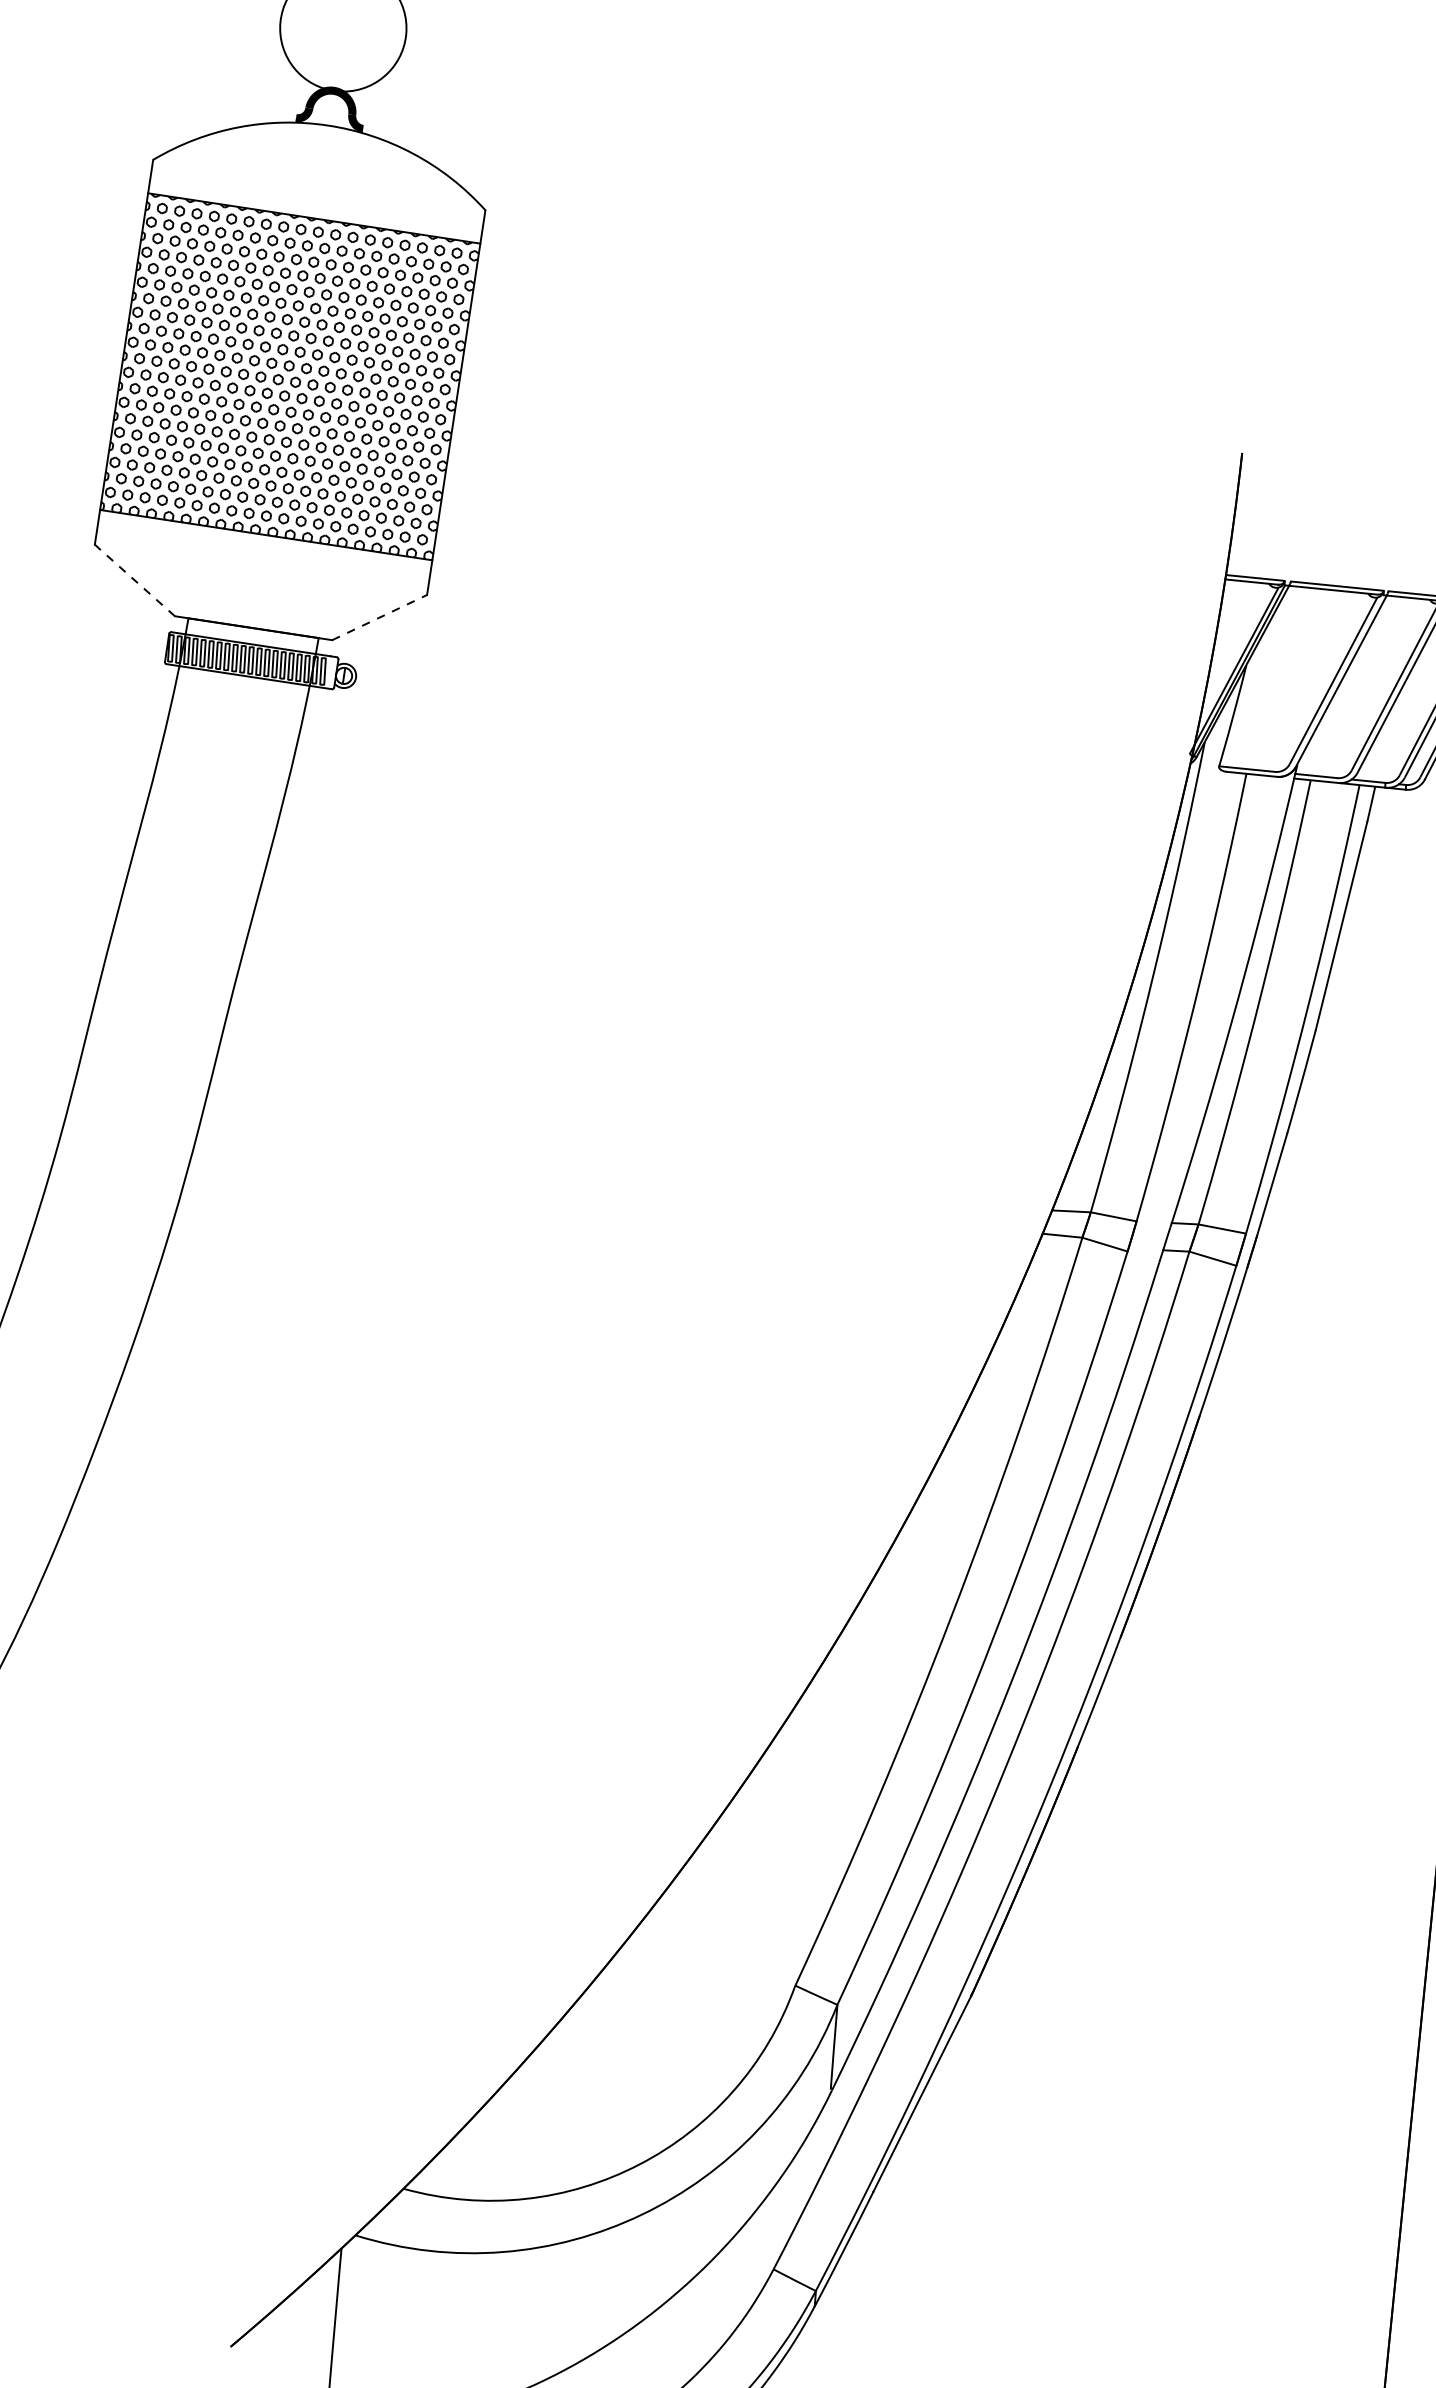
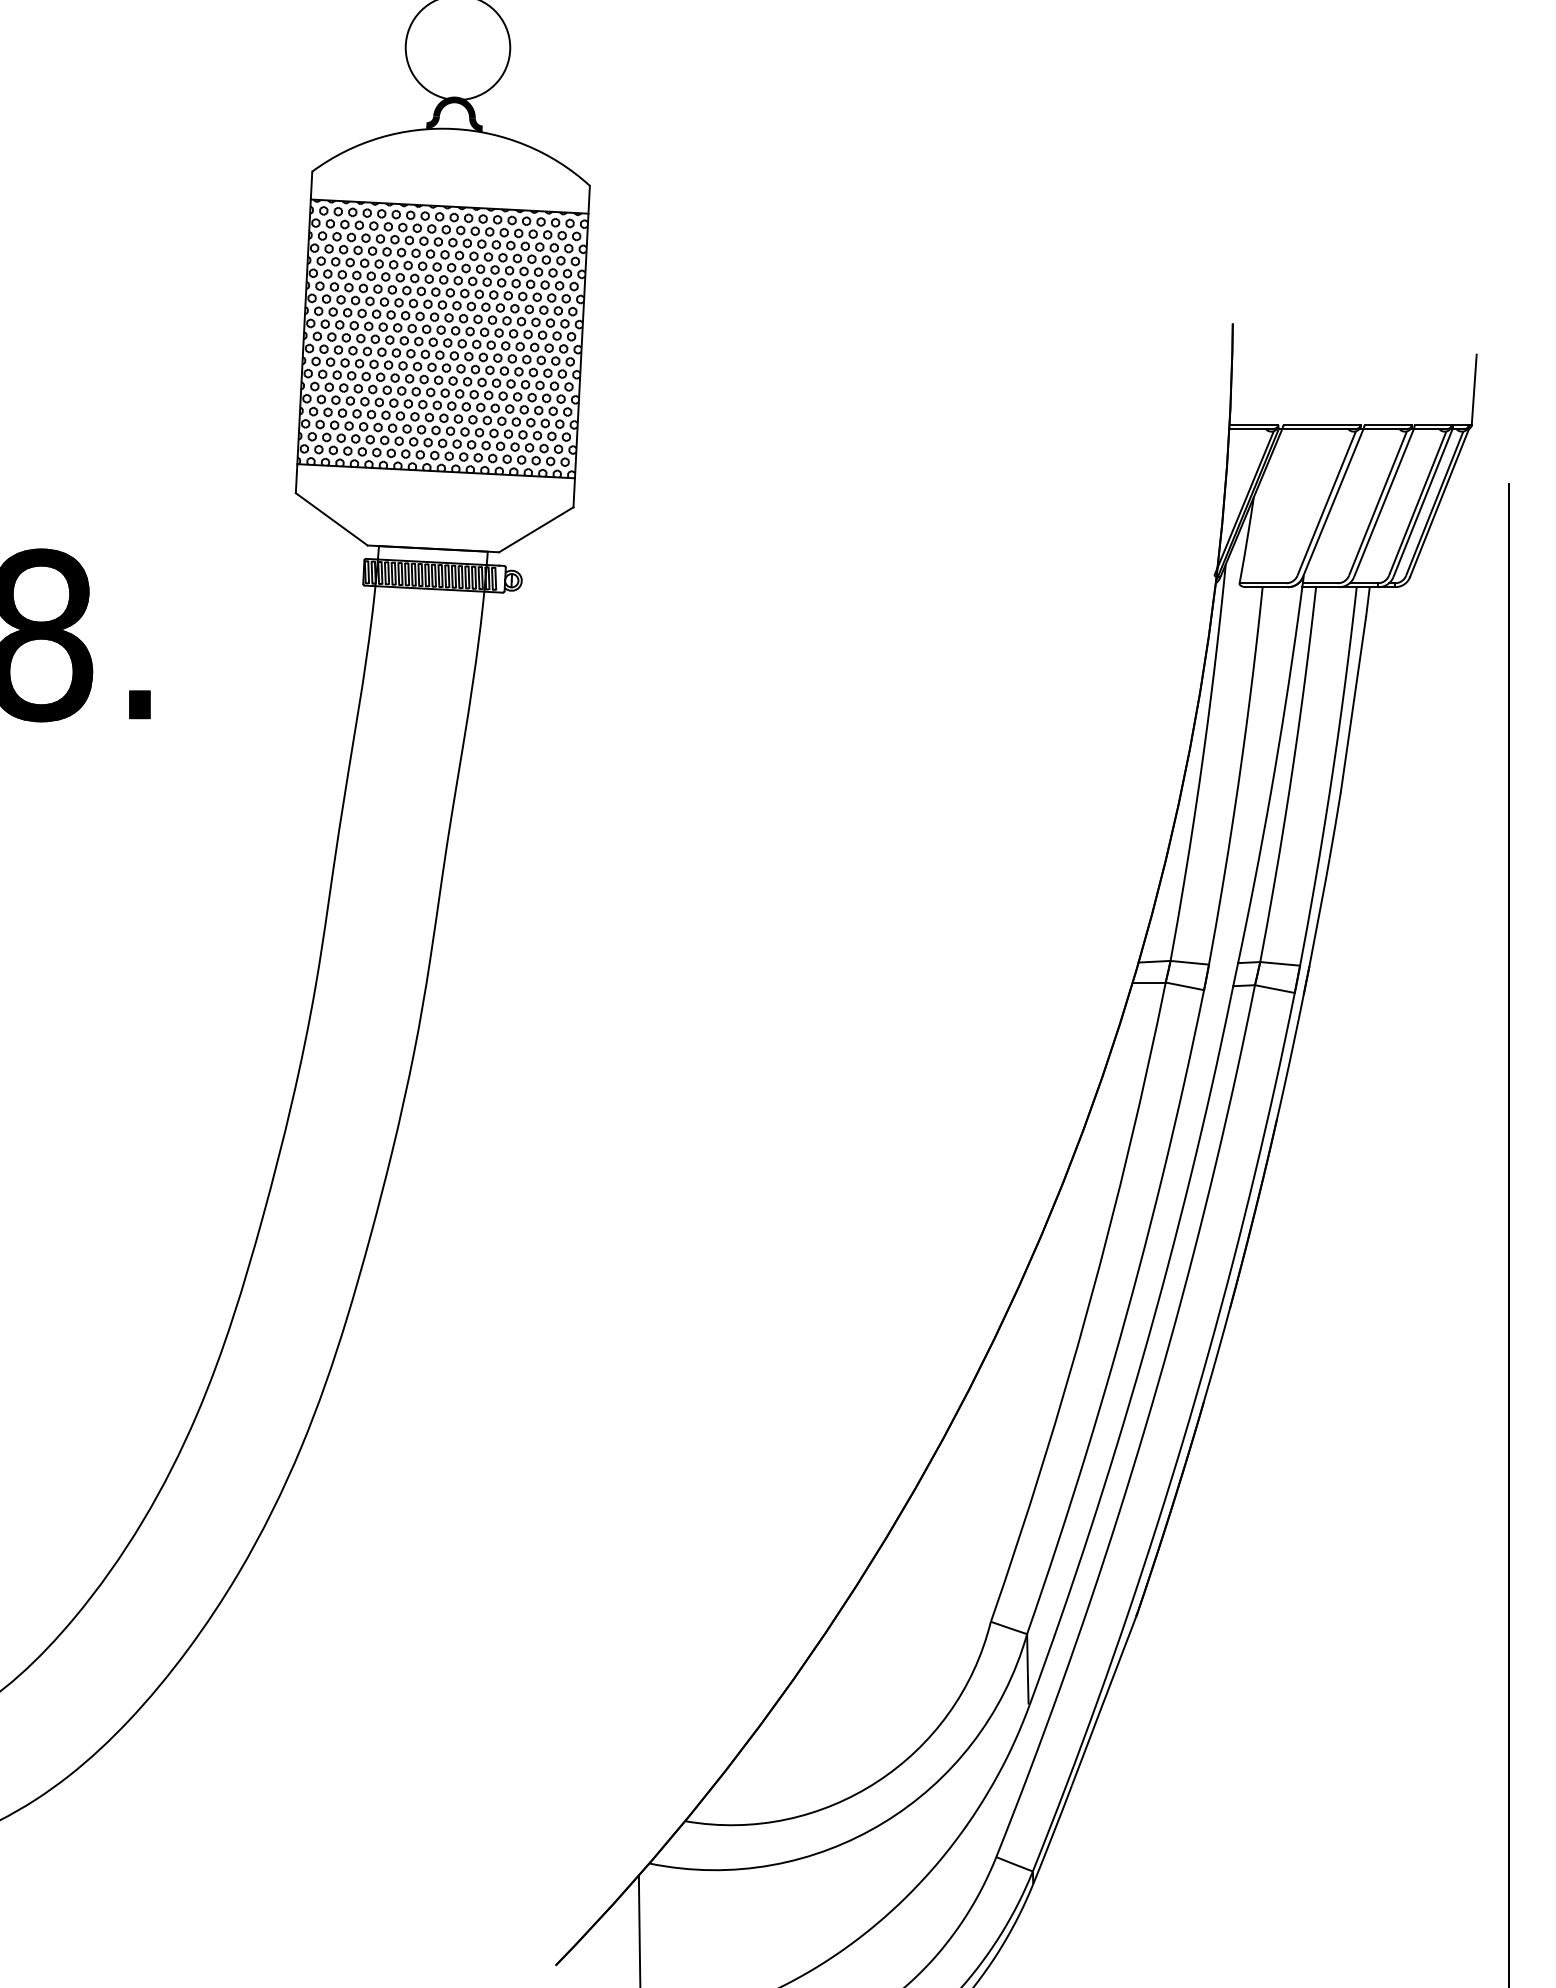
line: (134, 580) -> (331, 519), dashed -> solid
line: (379, 617) -> (536, 529), dashed -> solid

